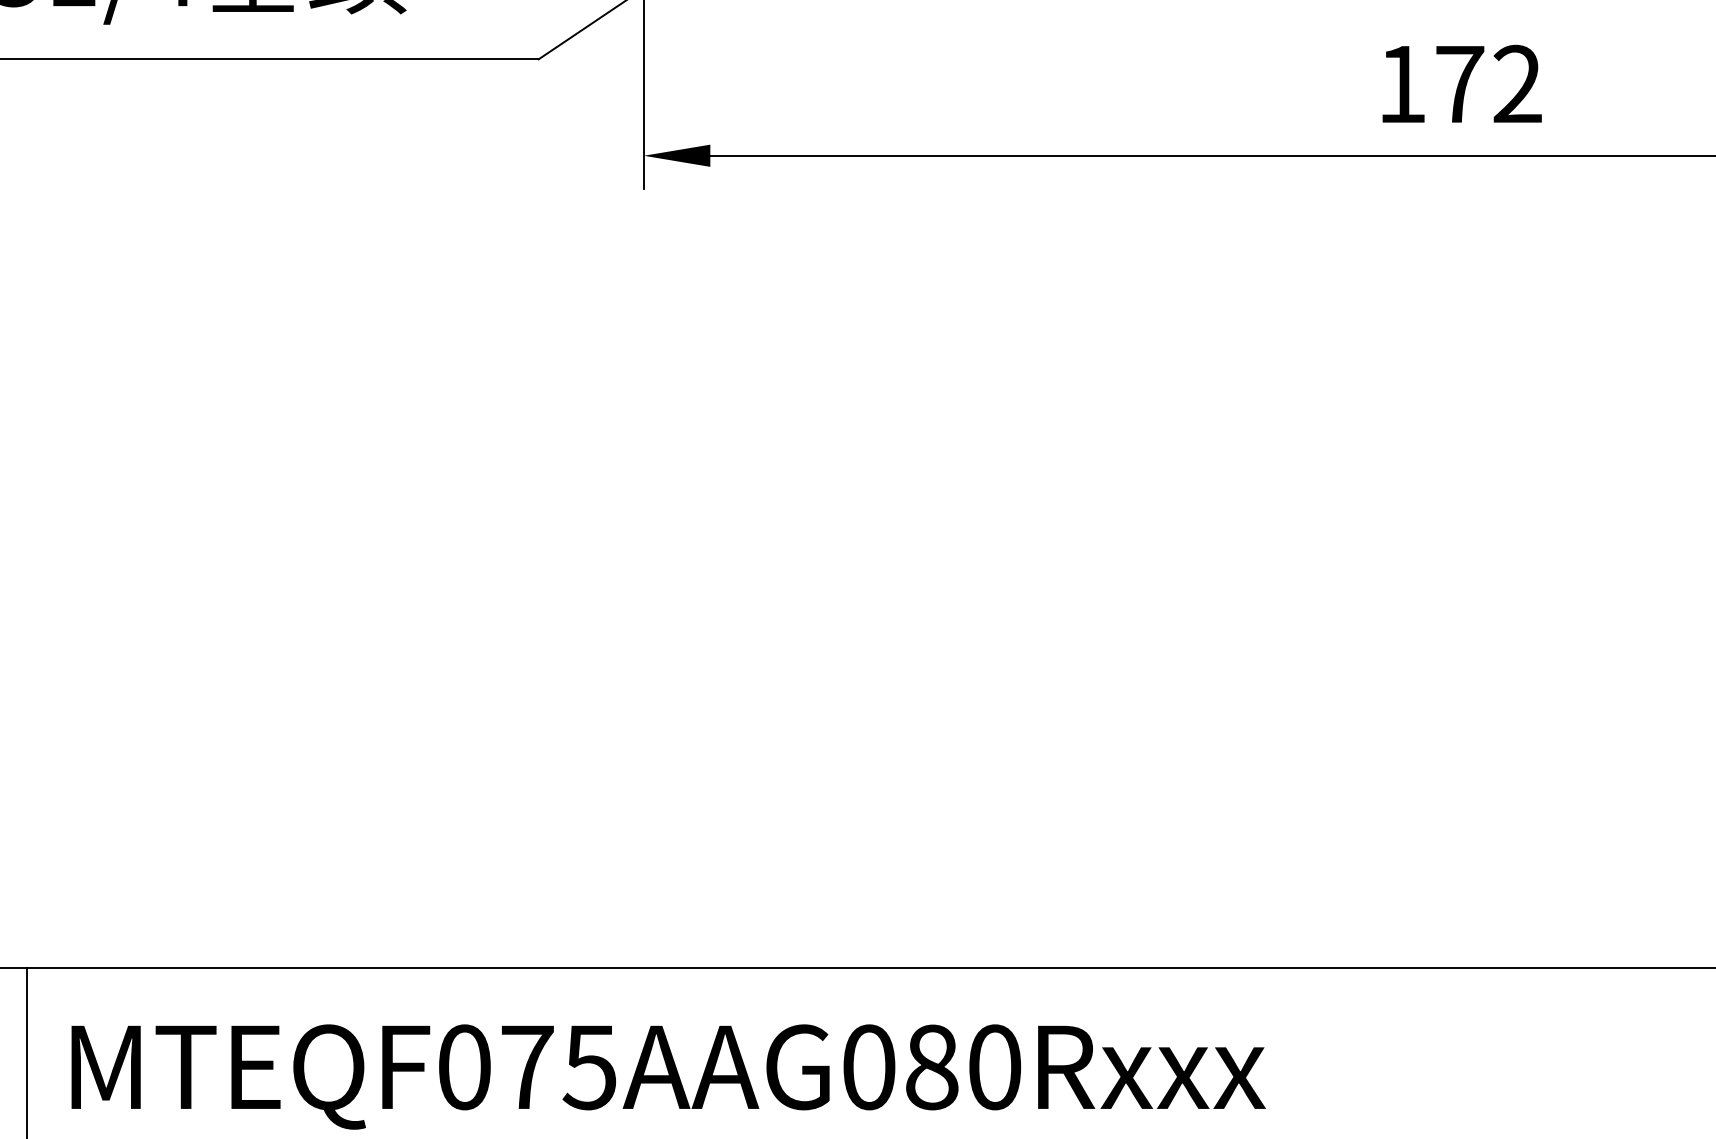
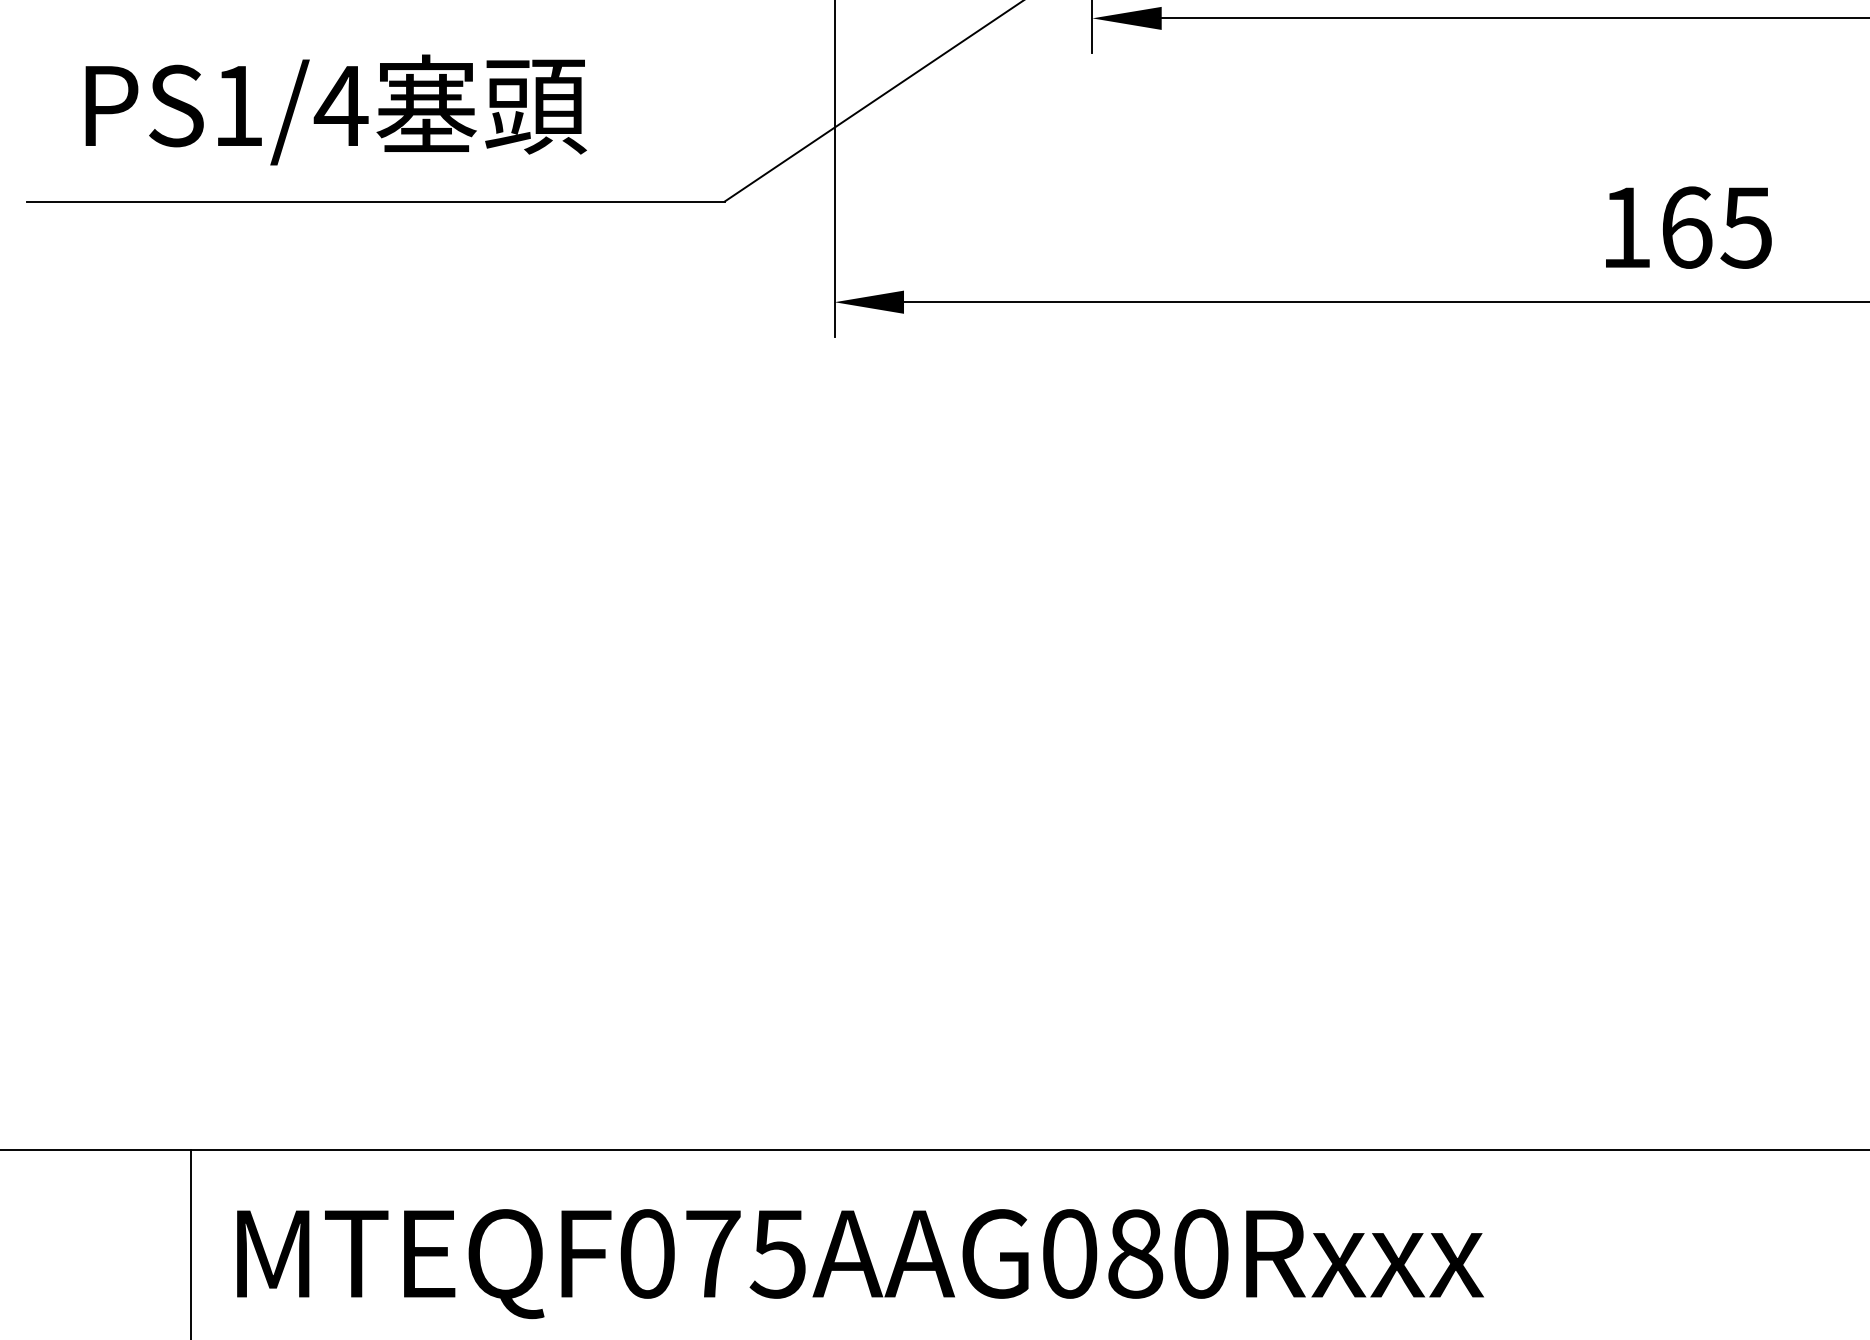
text: (1489, 84) -> (1717, 227), 172 -> 165

